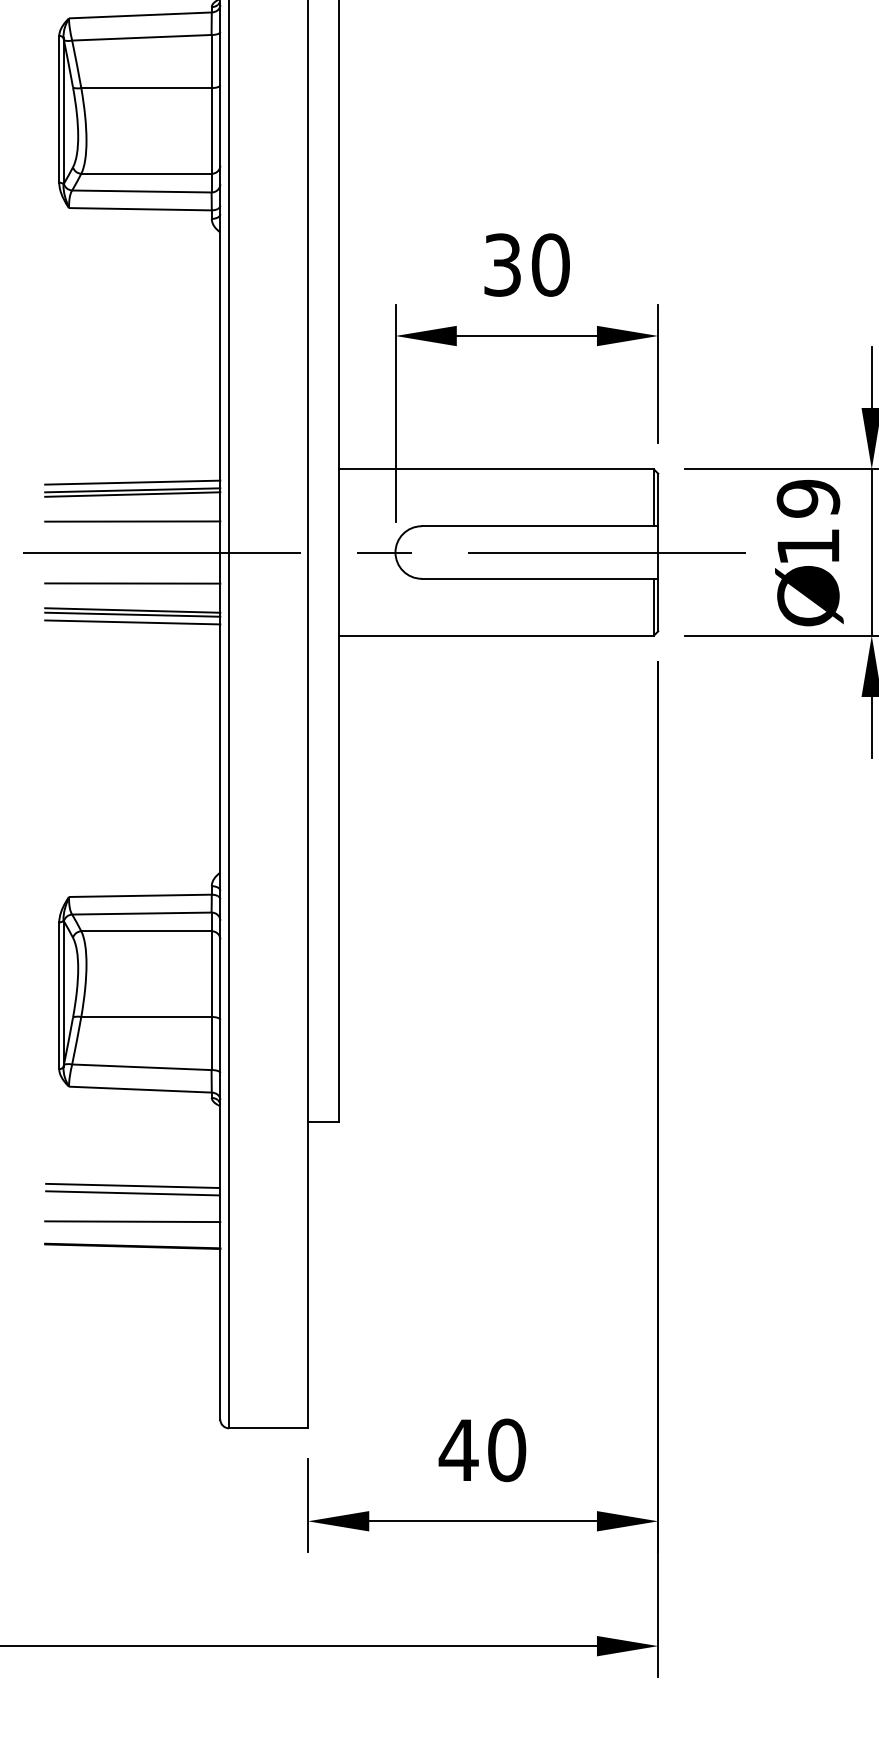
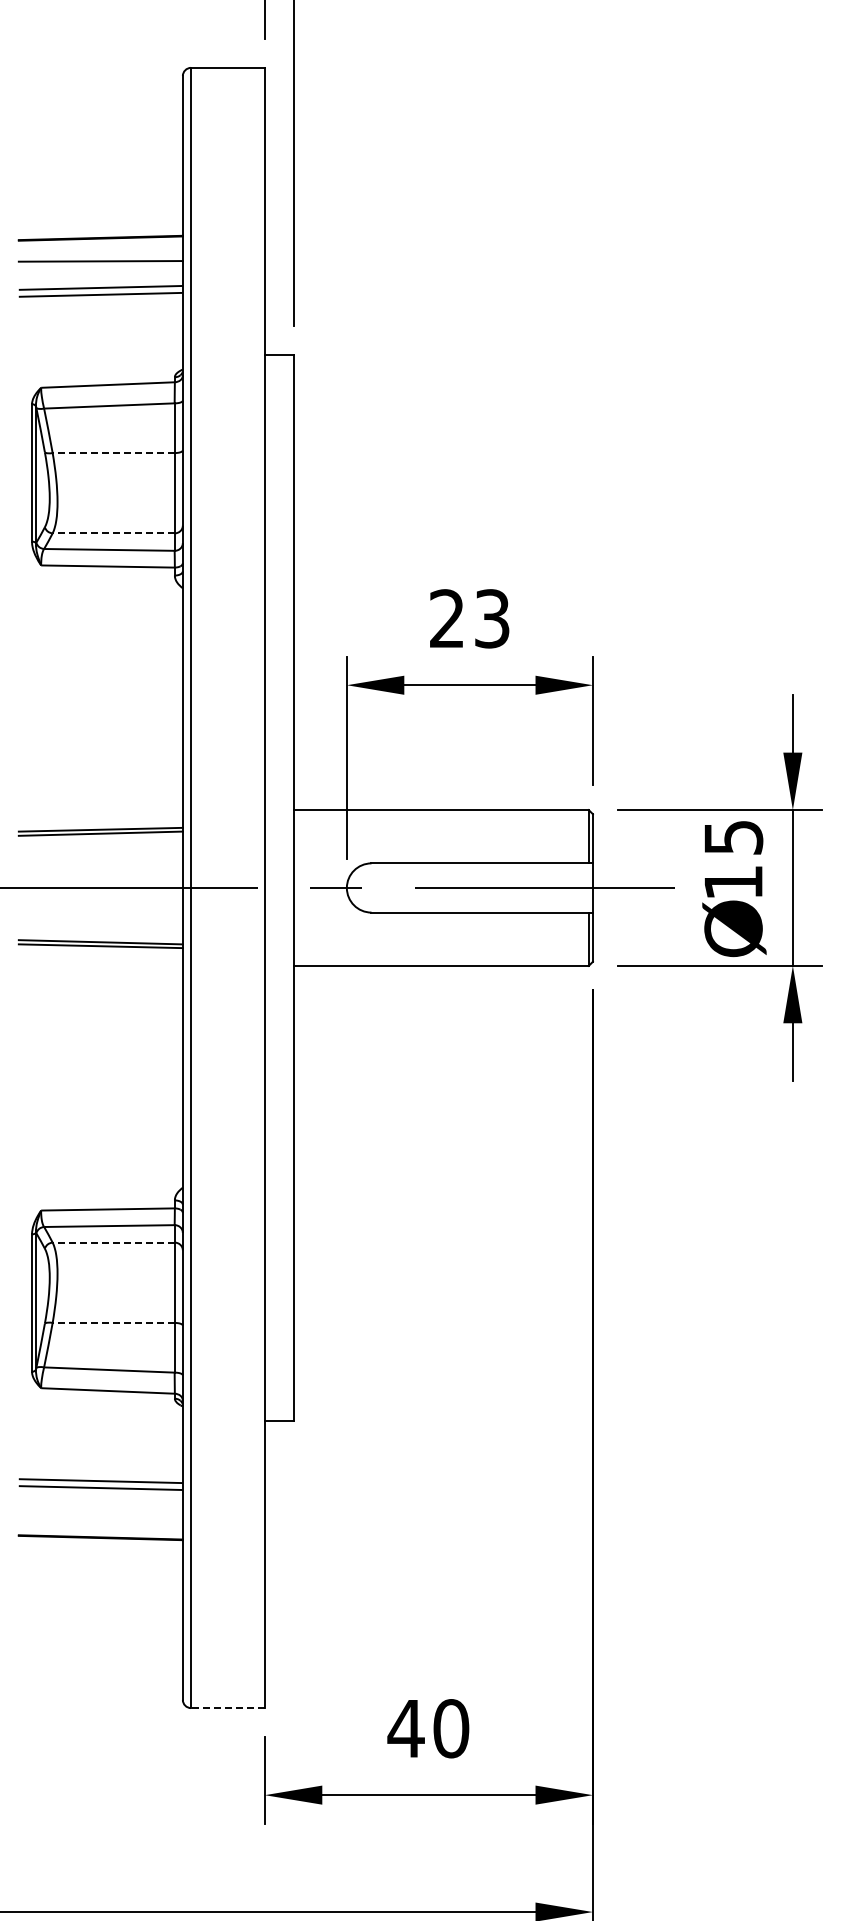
line: (146, 88) -> (113, 453), solid -> dashed
line: (146, 173) -> (113, 533), solid -> dashed
text: (527, 264) -> (470, 618), 30 -> 23
line: (132, 482) -> (100, 822), removed
text: (808, 498) -> (733, 837), 19 -> 15
line: (132, 521) -> (100, 858), removed
line: (132, 582) -> (100, 916), removed
line: (132, 622) -> (100, 953), removed
line: (146, 931) -> (113, 1242), solid -> dashed
line: (146, 1016) -> (113, 1322), solid -> dashed
line: (132, 1221) -> (100, 1514), removed
line: (268, 1428) -> (227, 1708), solid -> dashed

